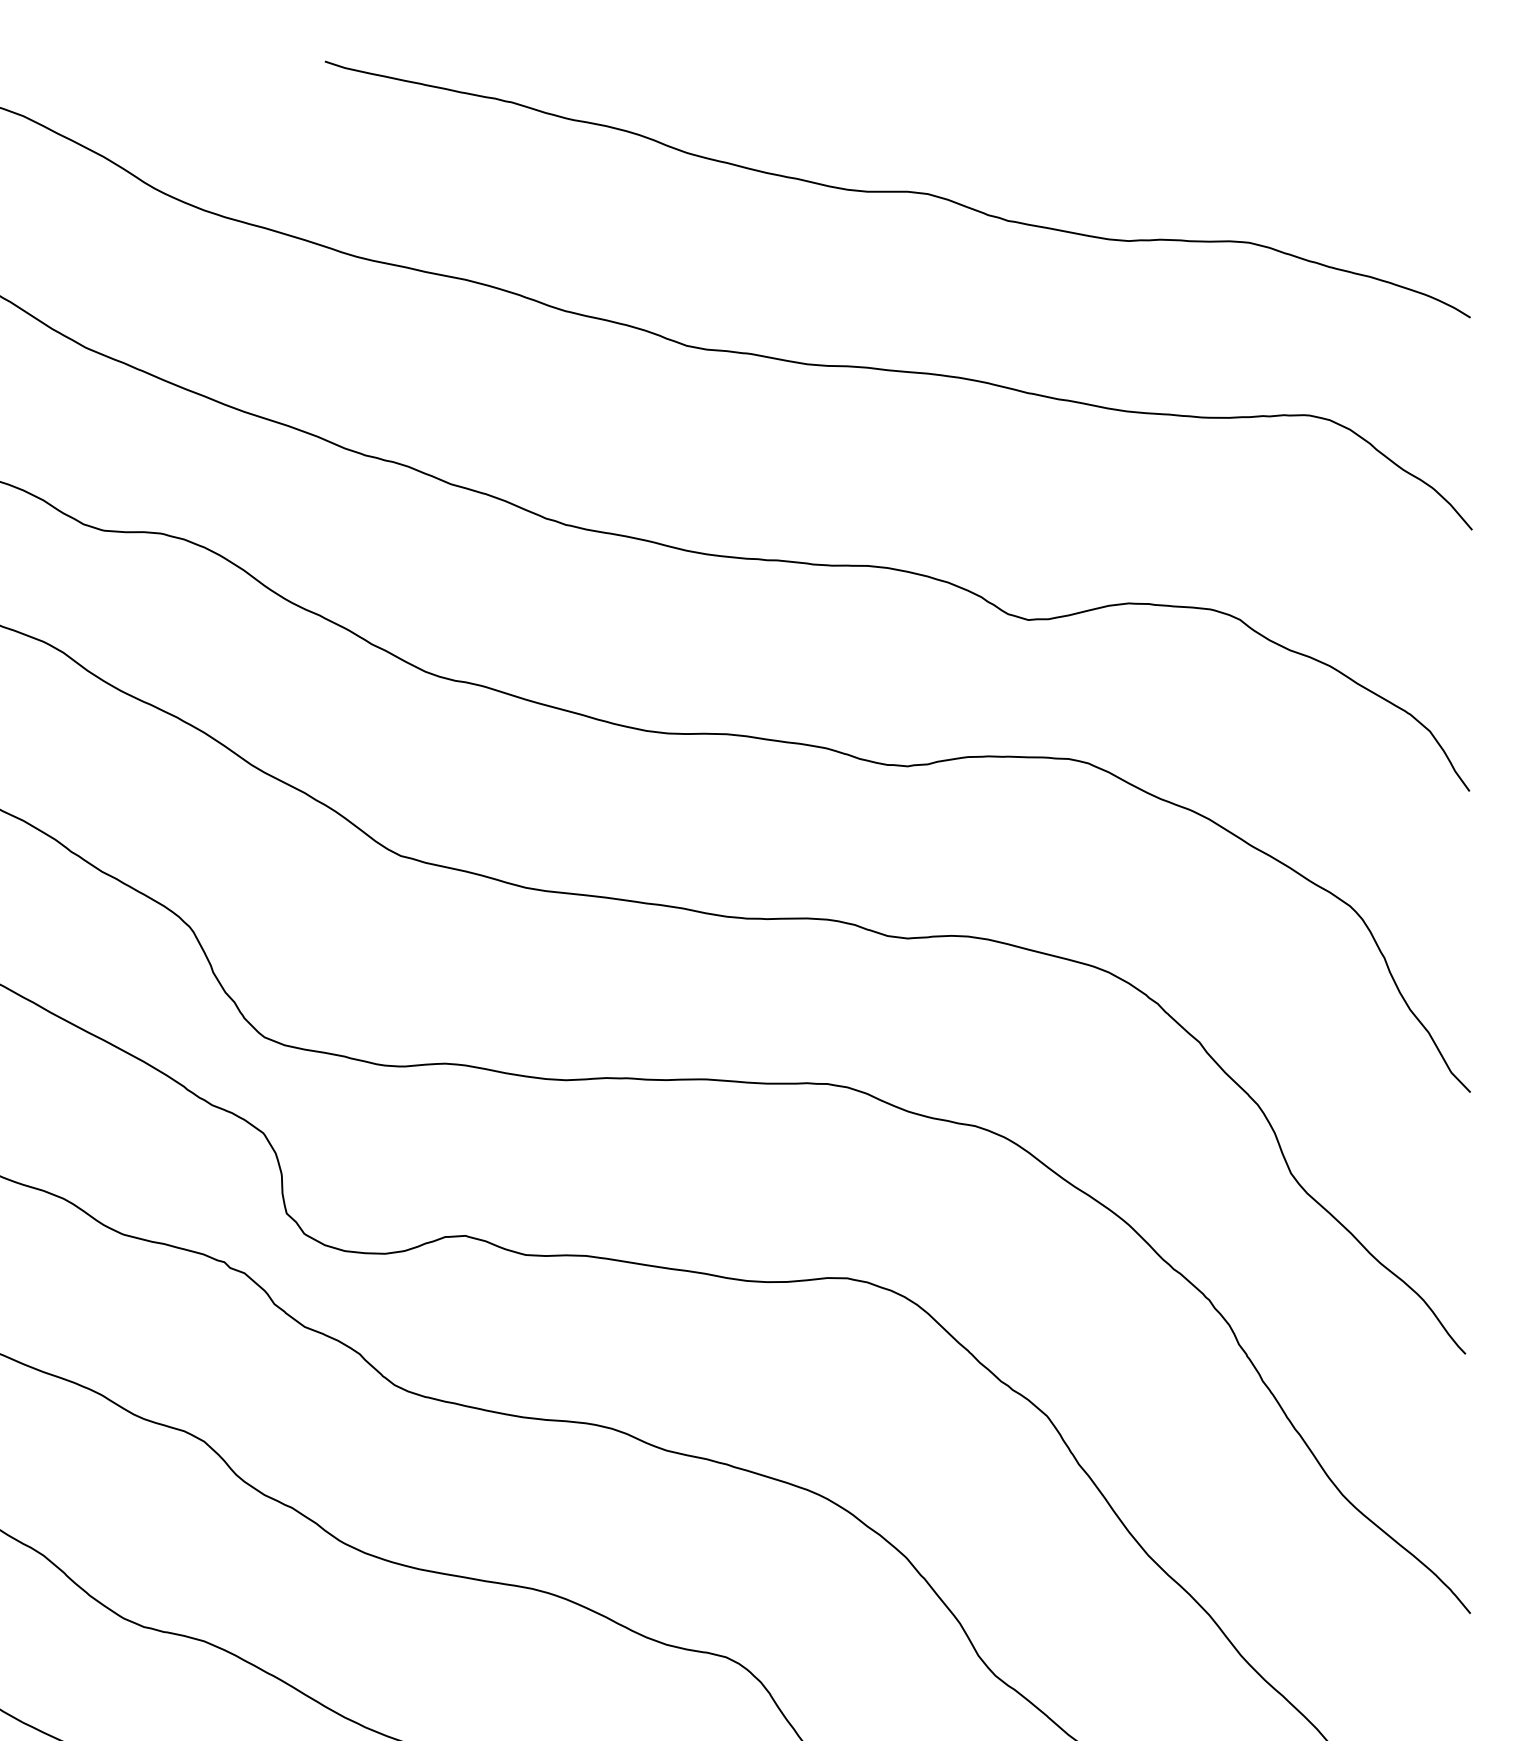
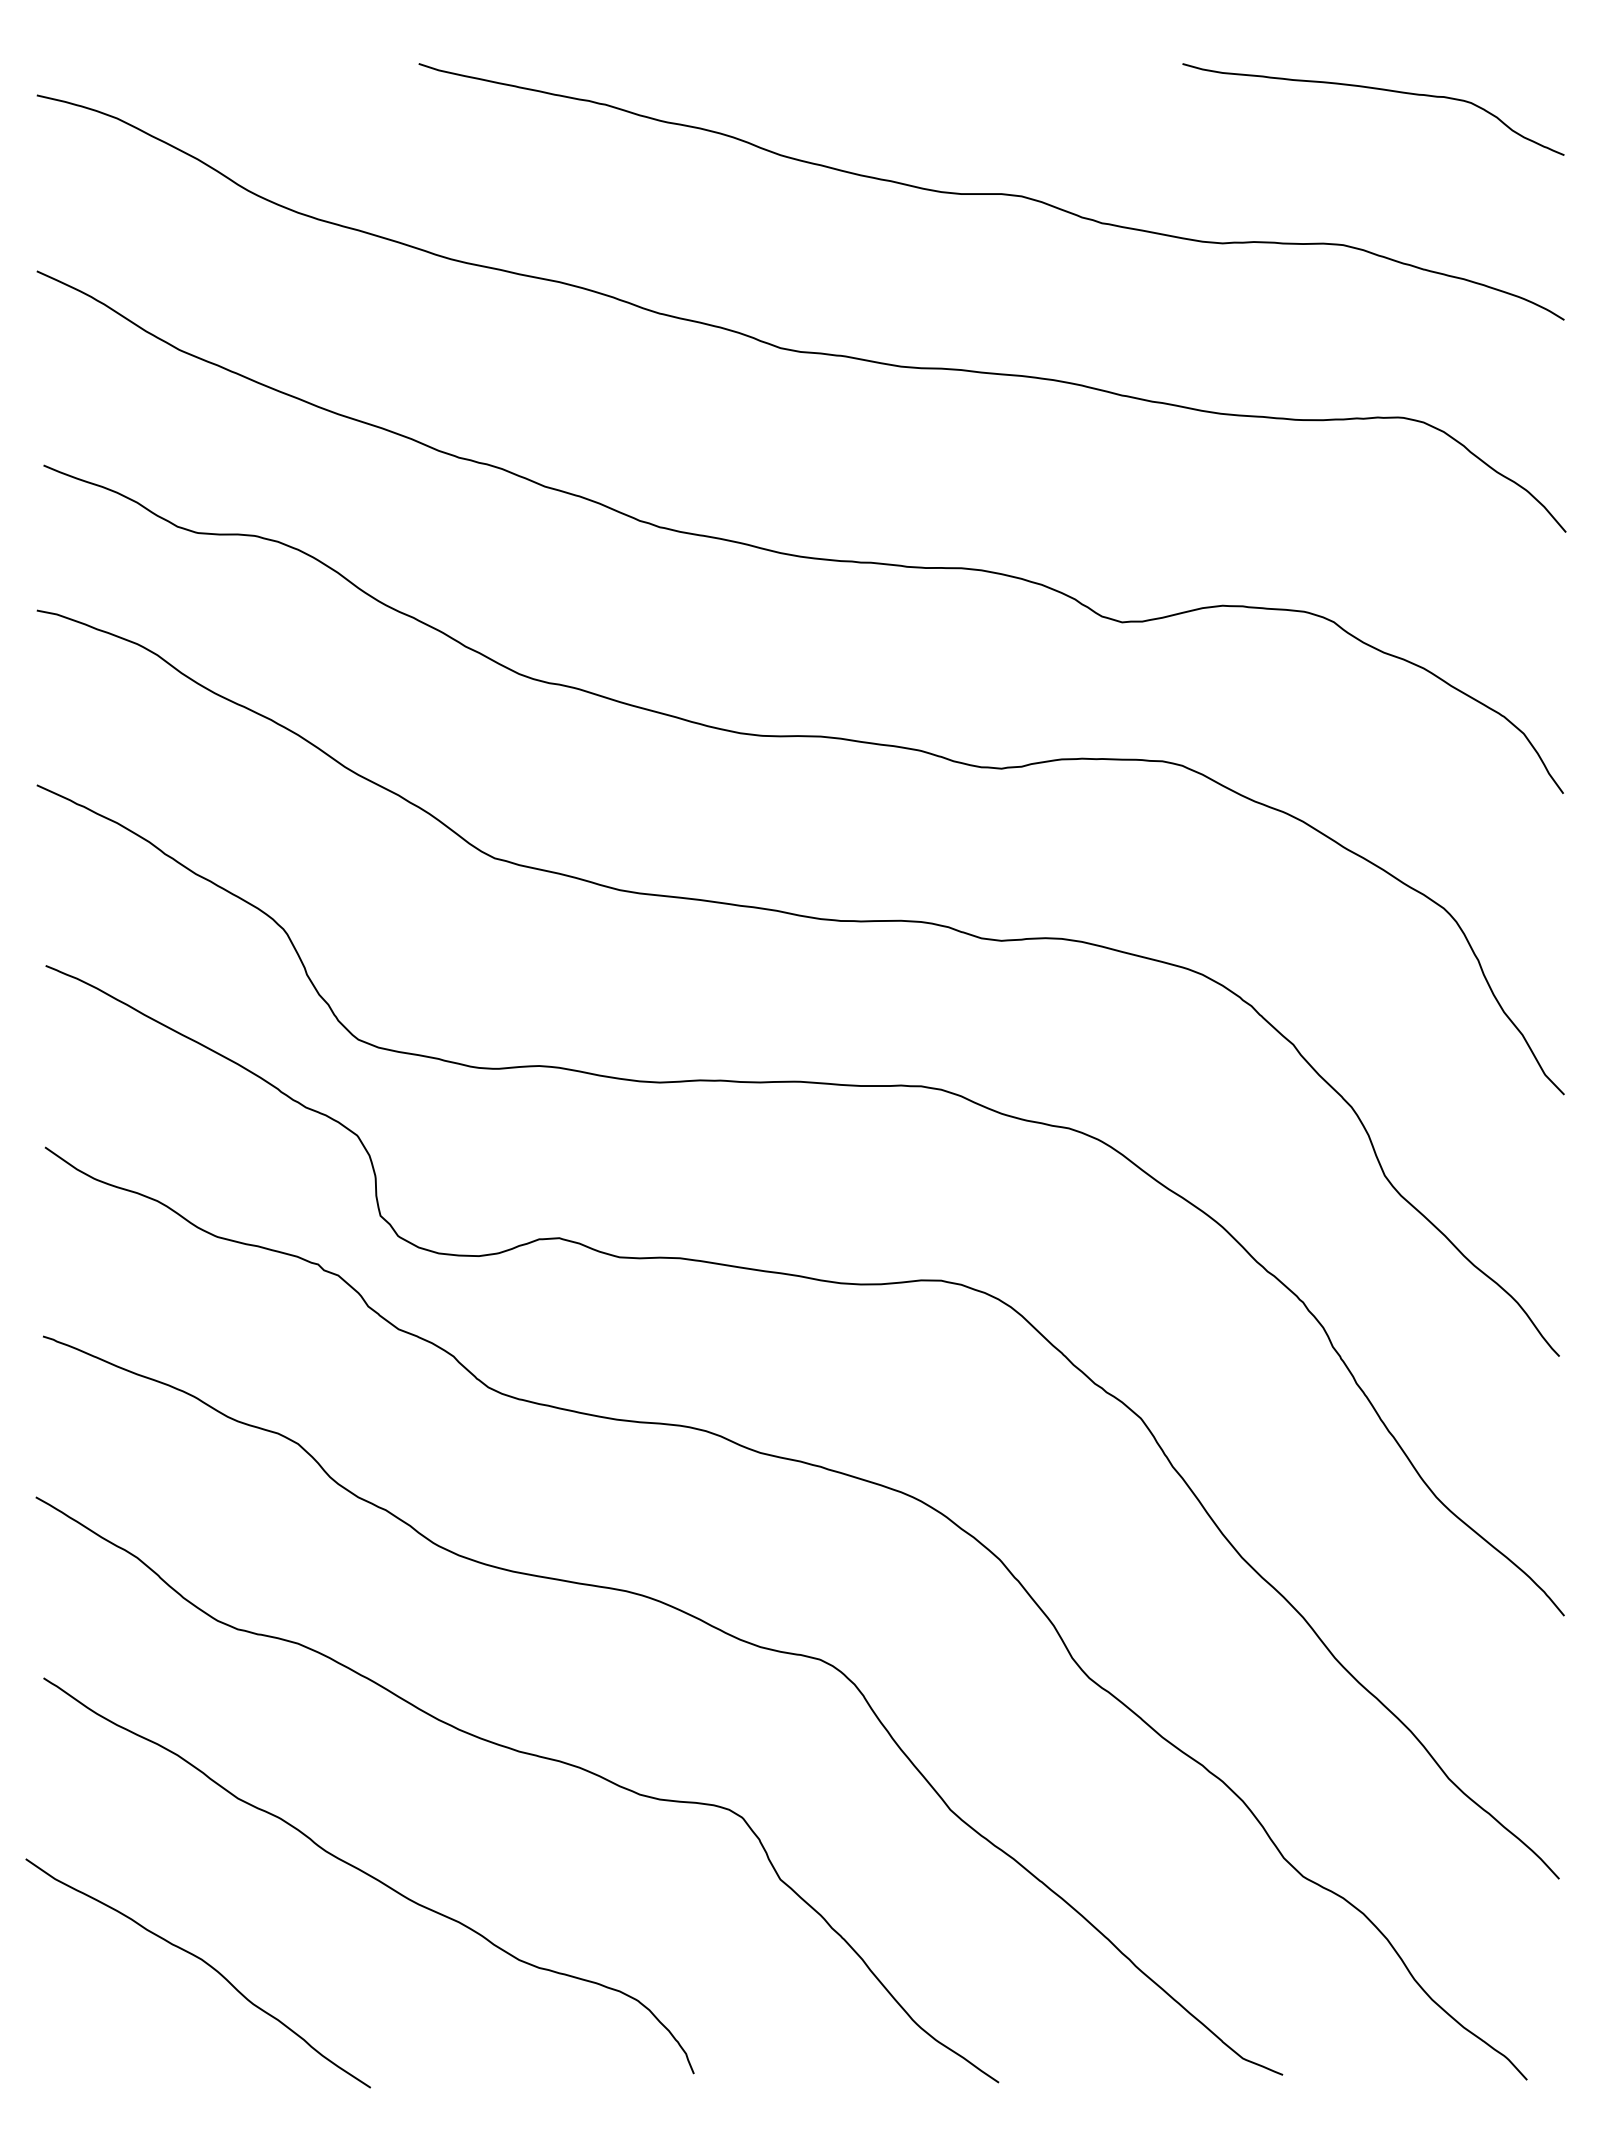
curve: (1279, 87) -> (1373, 89), added

